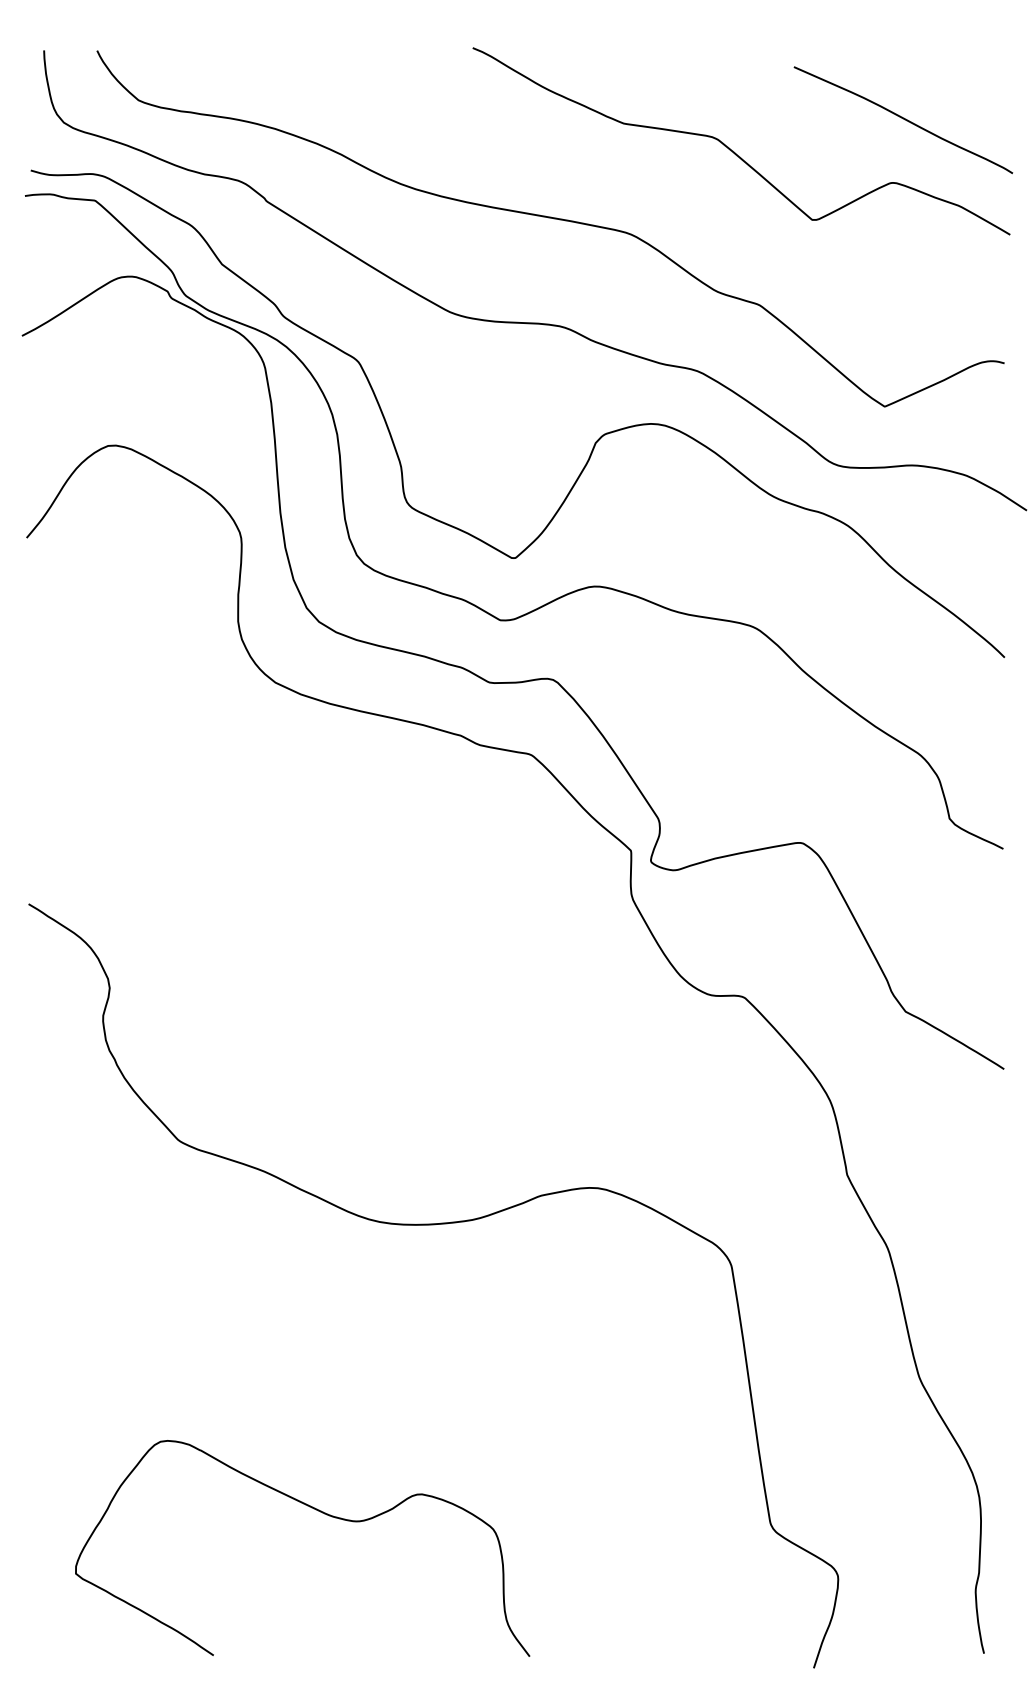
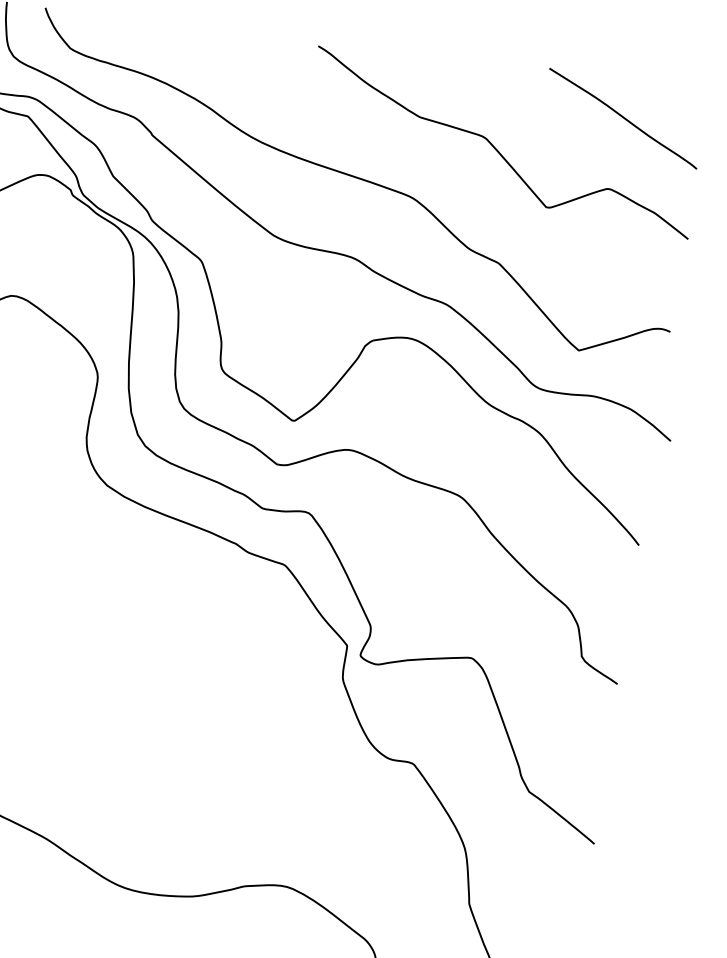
curve: (903, 119) -> (623, 118), moved

